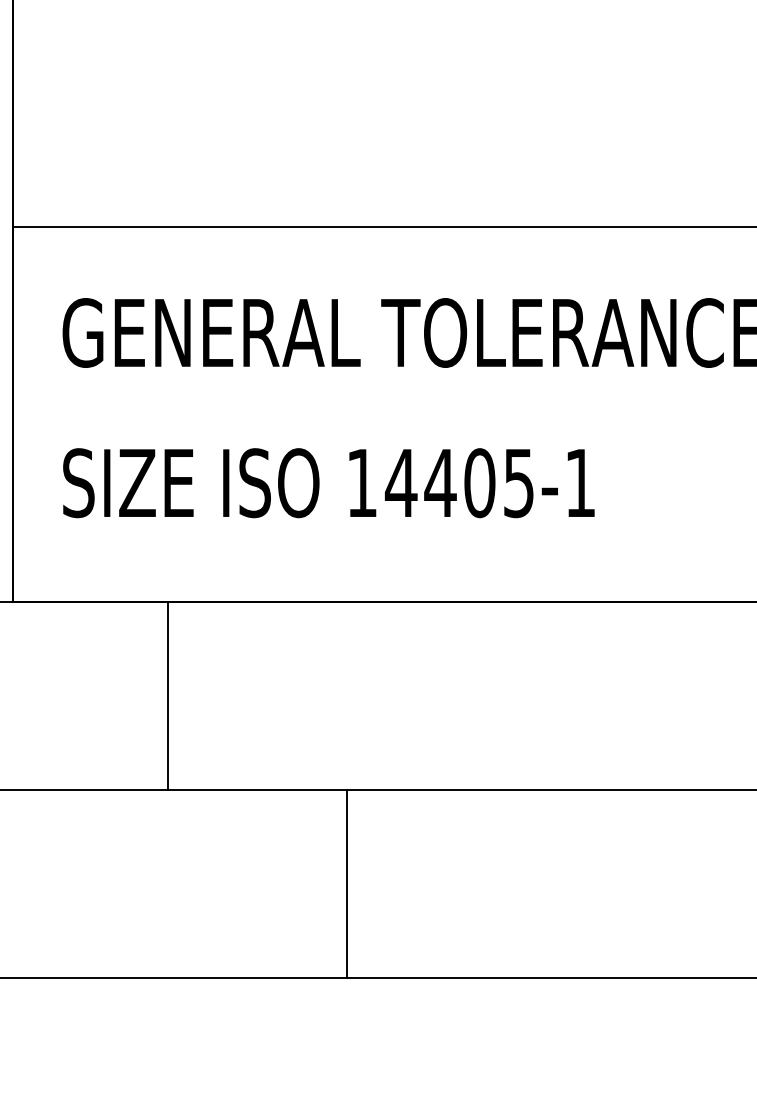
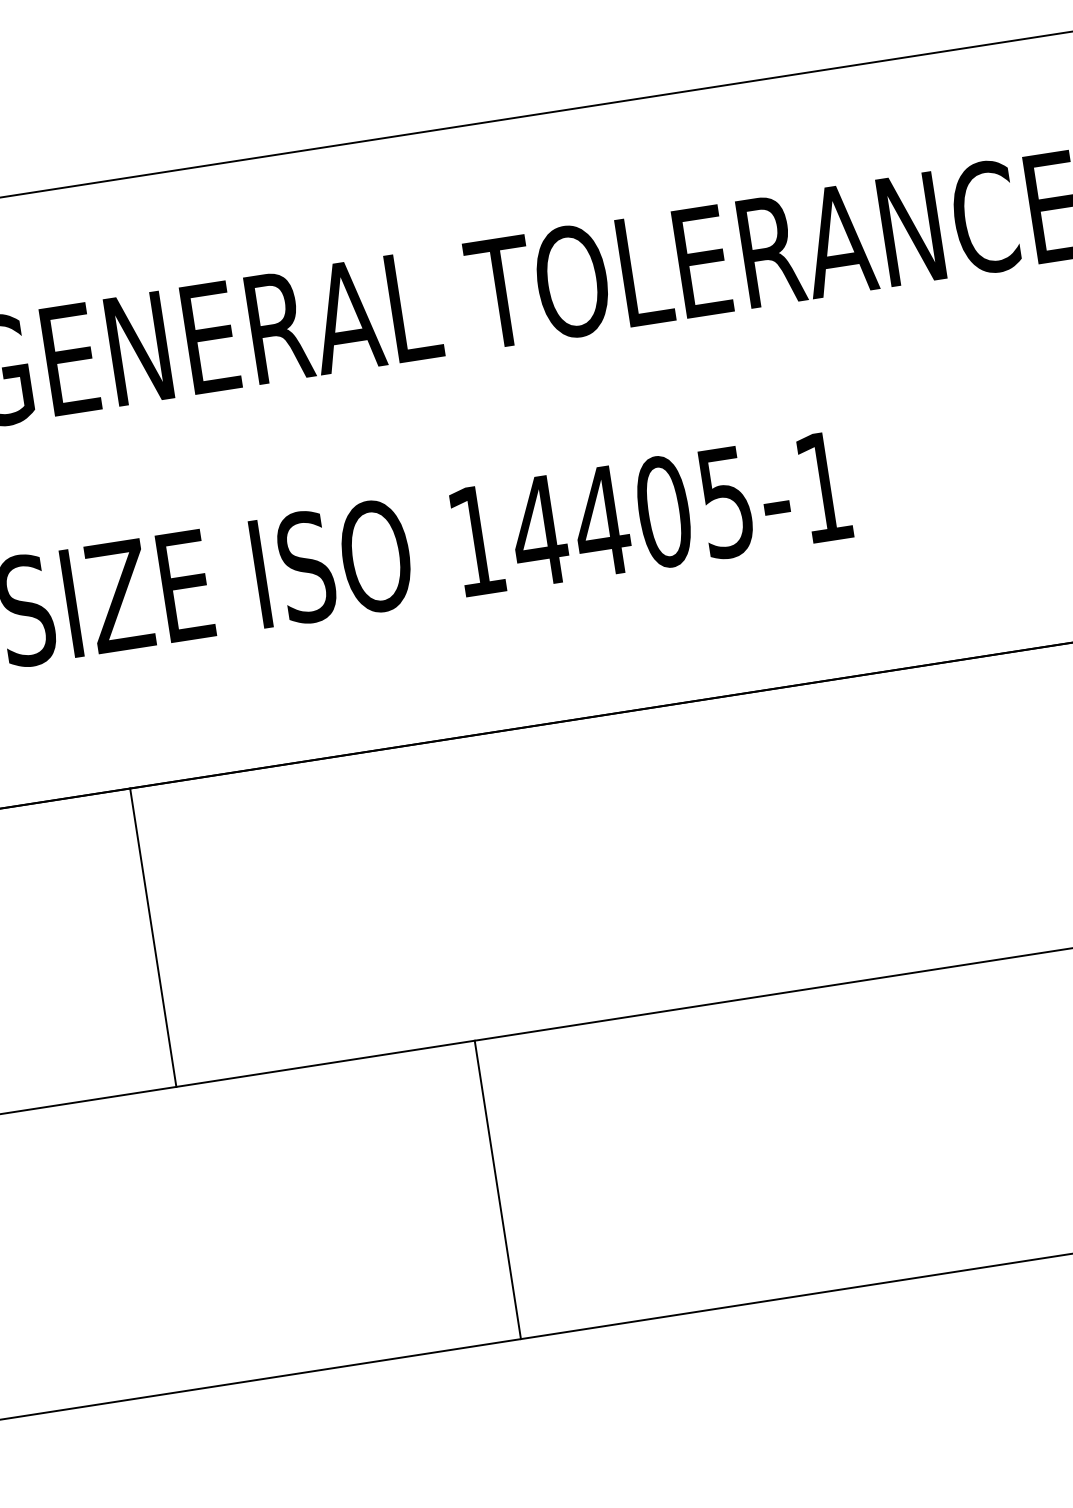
line: (167, 696) -> (153, 938), moved
line: (347, 883) -> (497, 1189), moved

